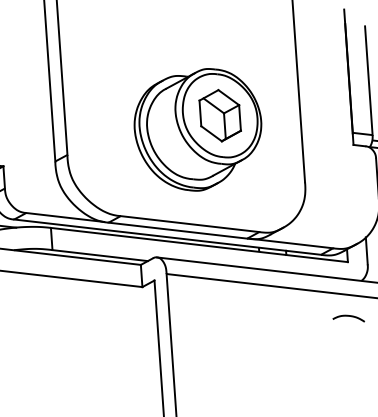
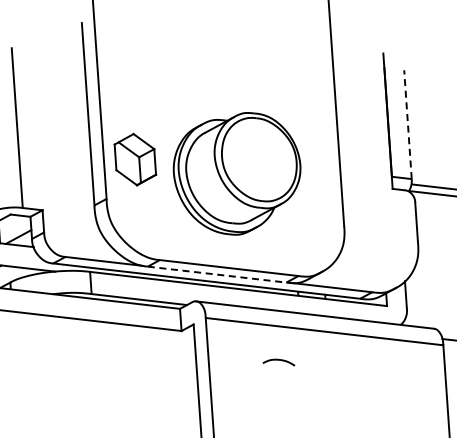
line: (368, 80) -> (407, 124), solid -> dashed
part: (220, 115) -> (135, 159), moved
line: (178, 230) -> (217, 274), solid -> dashed
curve: (348, 316) -> (278, 360), moved

